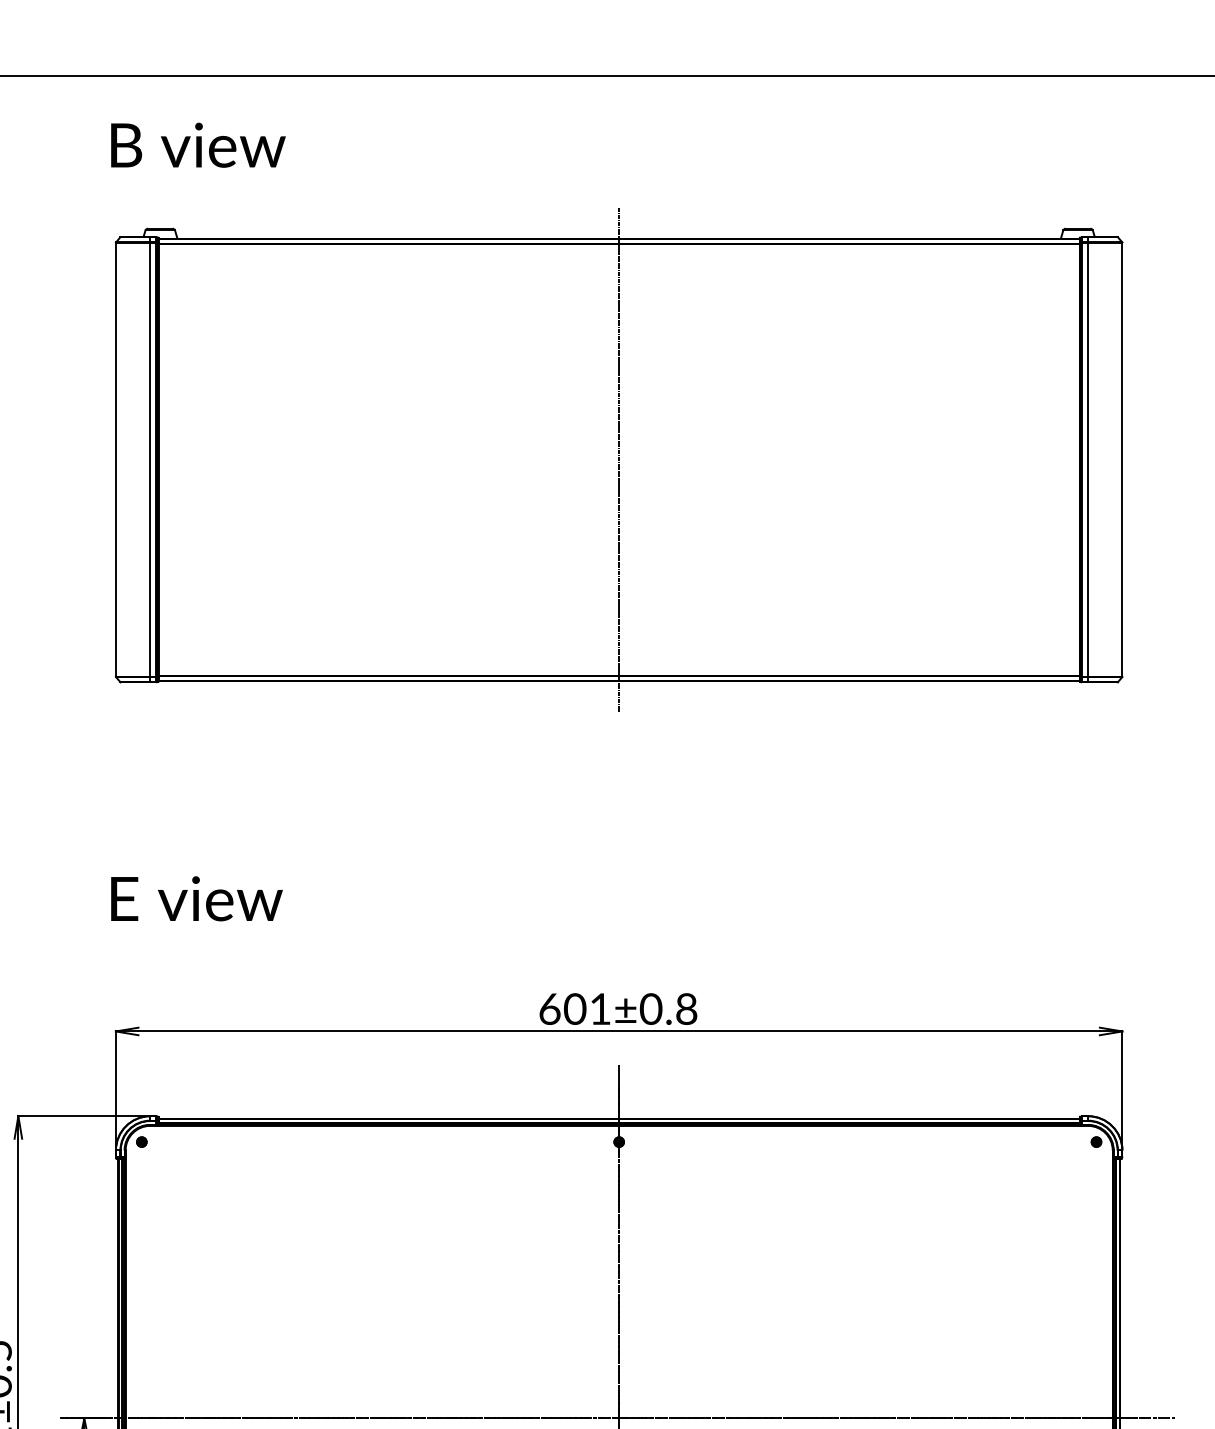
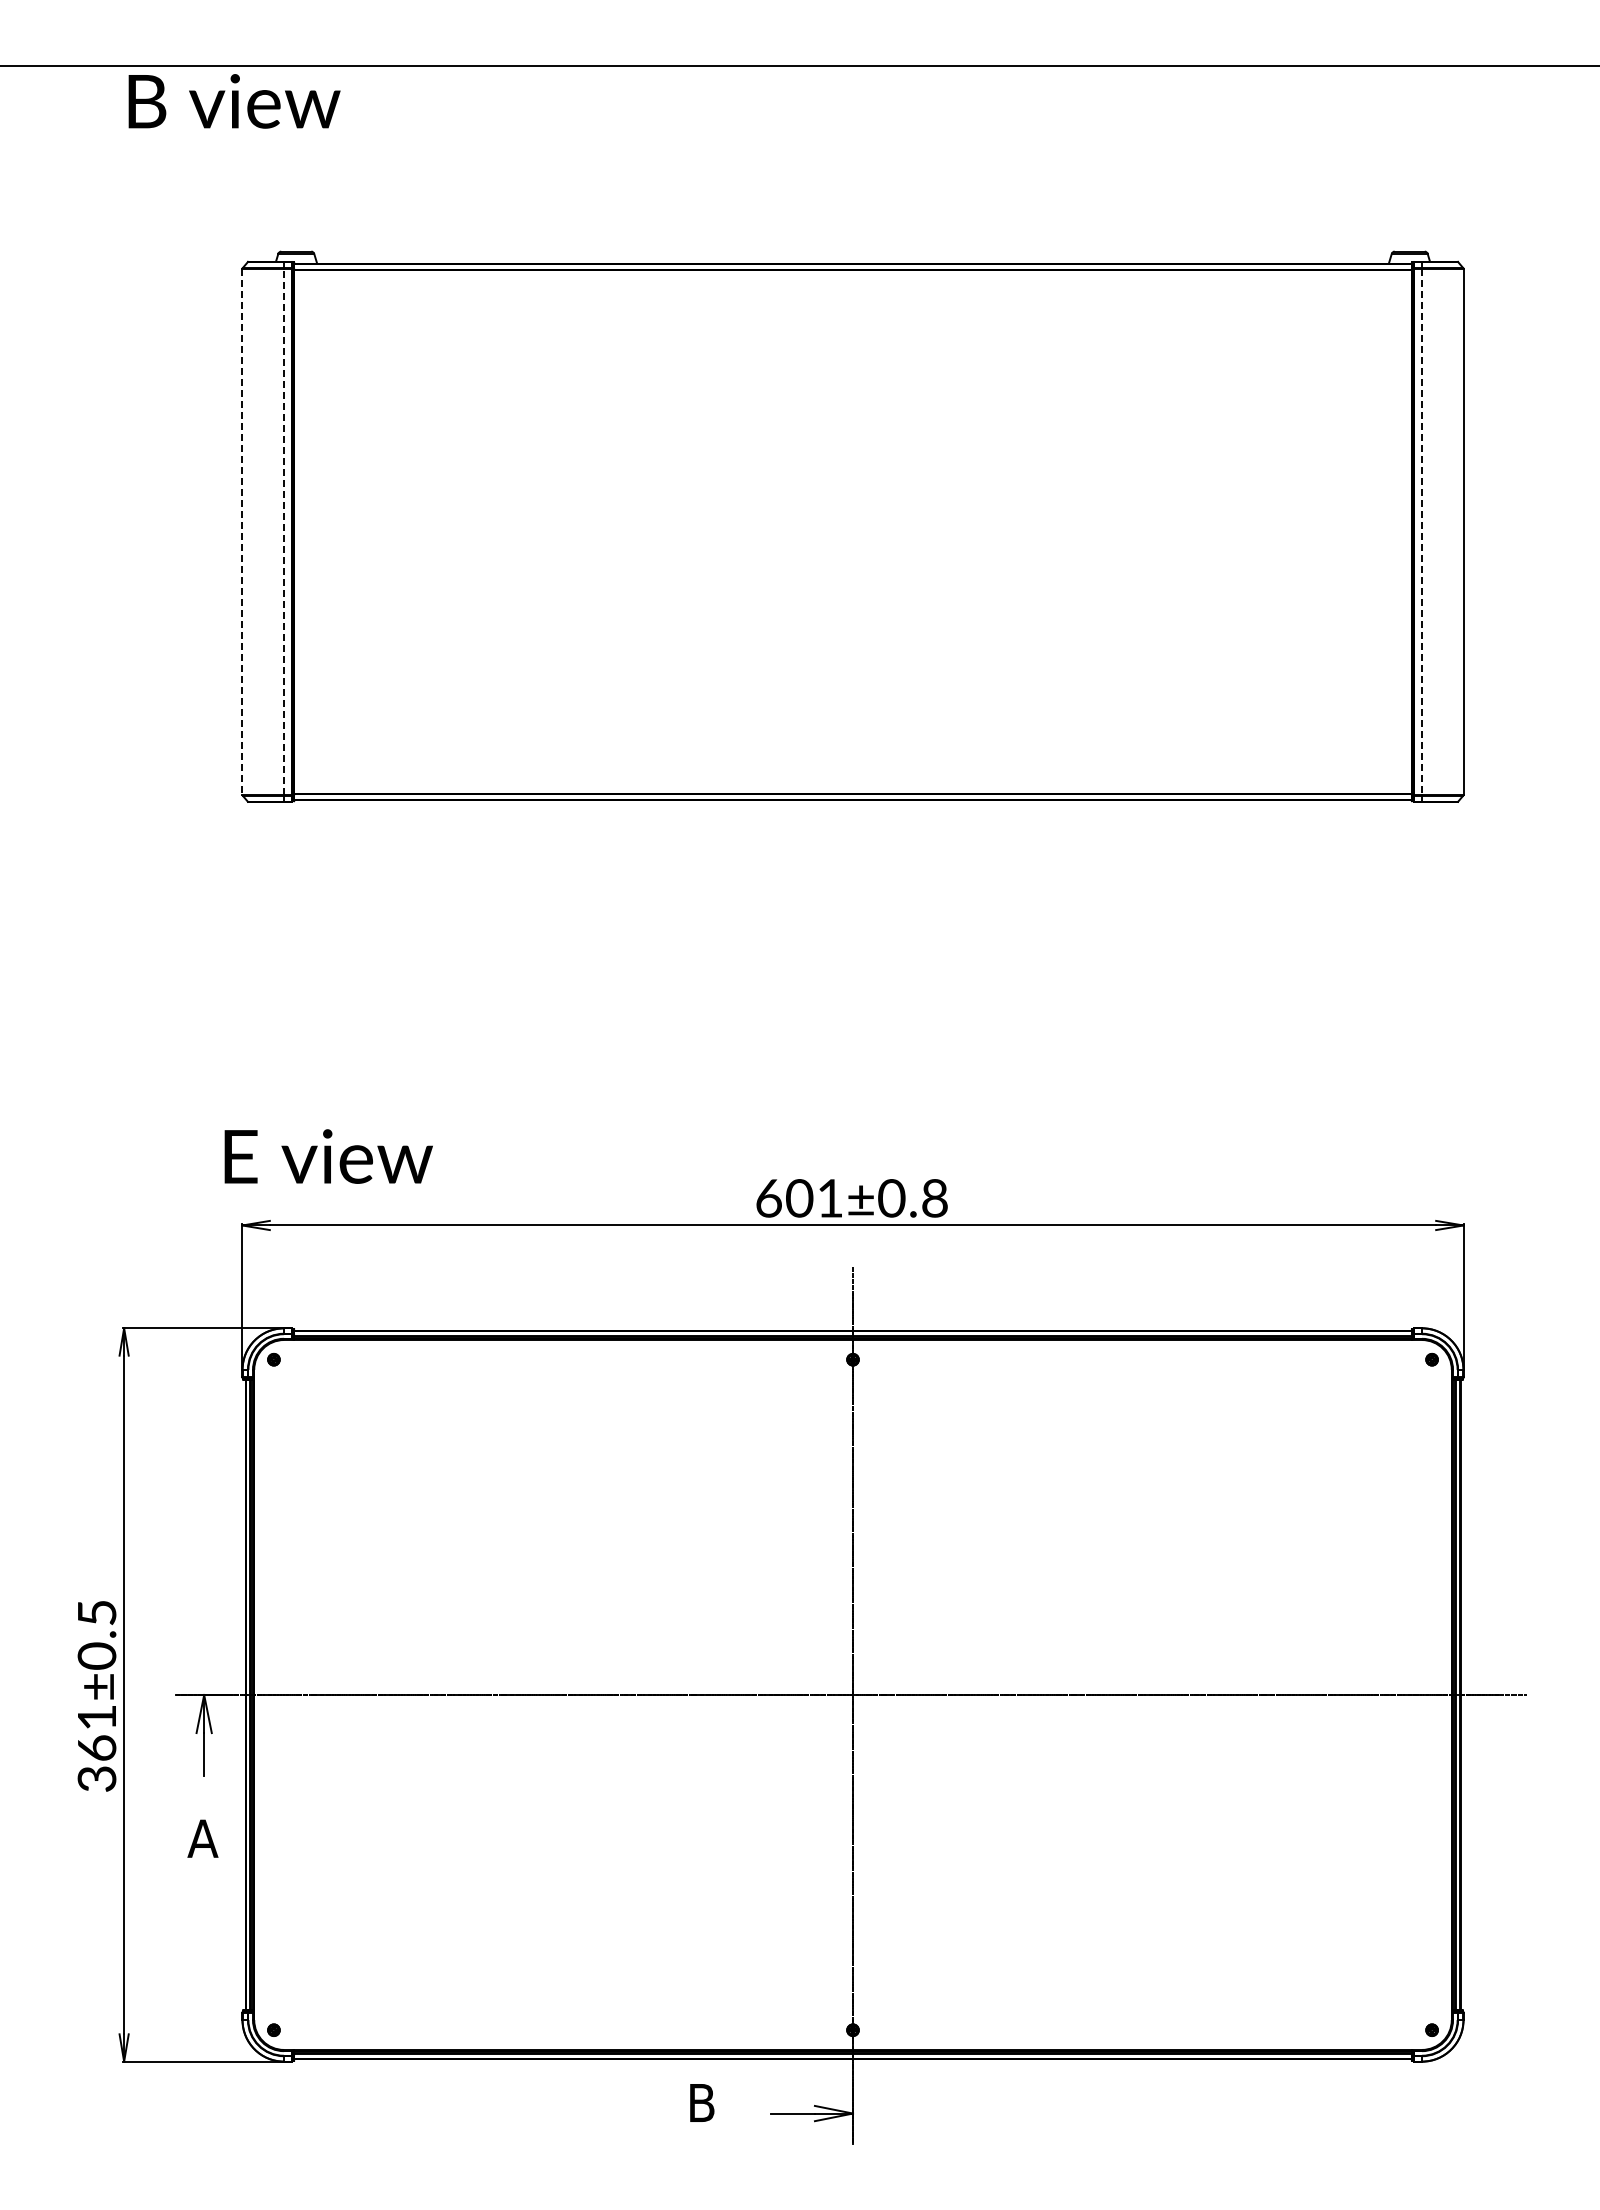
text: (198, 145) -> (234, 101), moved
line: (150, 459) -> (284, 531), solid -> dashed
line: (619, 459) -> (853, 531), removed
line: (115, 460) -> (242, 532), solid -> dashed
line: (1087, 460) -> (1421, 532), solid -> dashed
text: (196, 898) -> (328, 1156), moved

